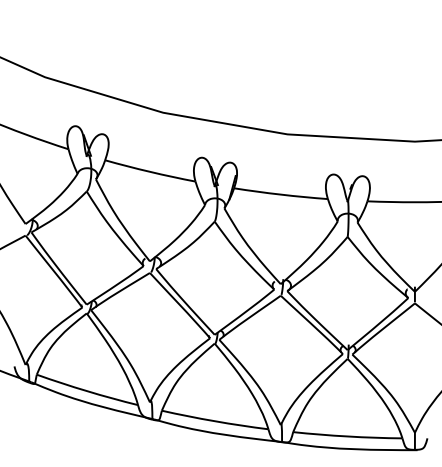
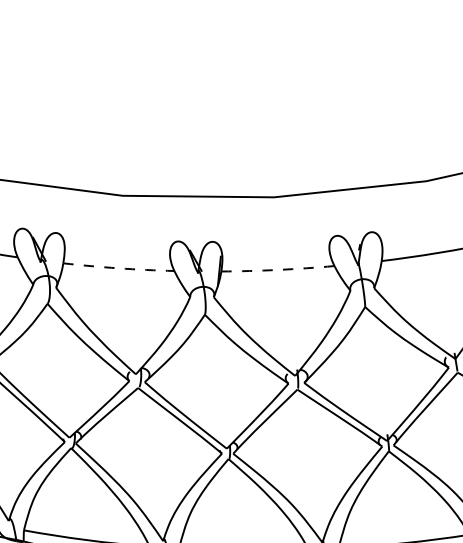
arc: (150, 171) -> (119, 267), solid -> dashed
arc: (280, 194) -> (277, 269), solid -> dashed

